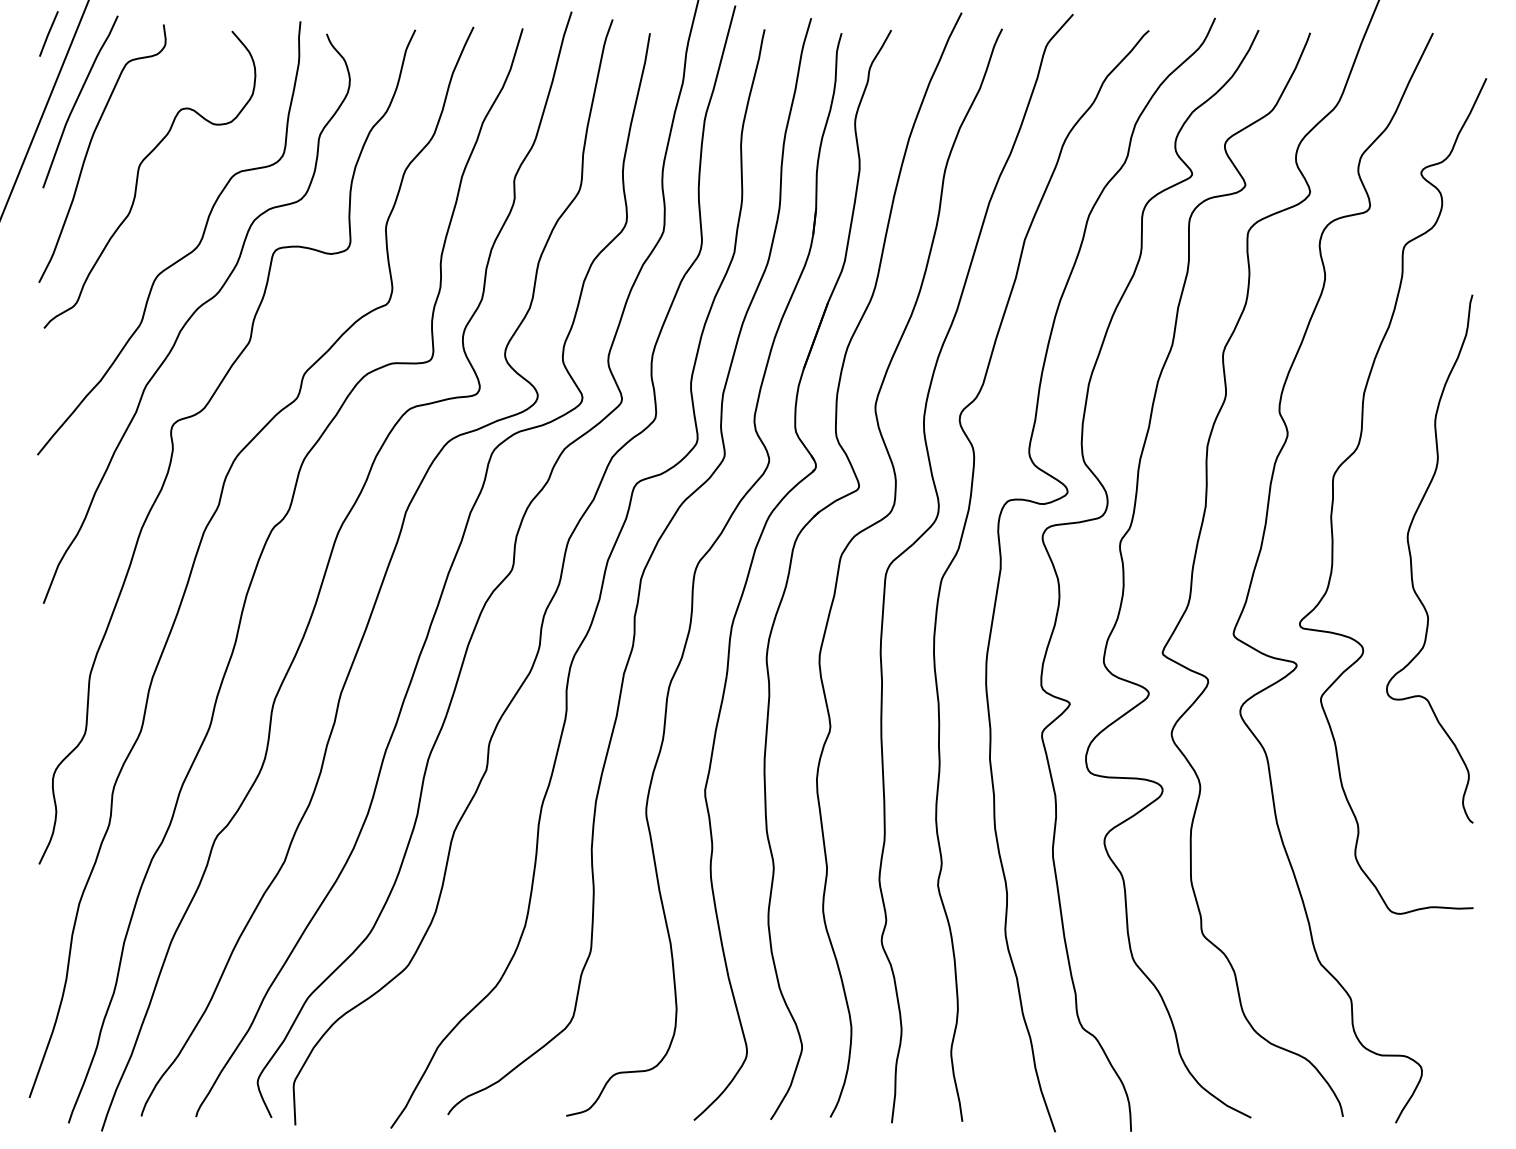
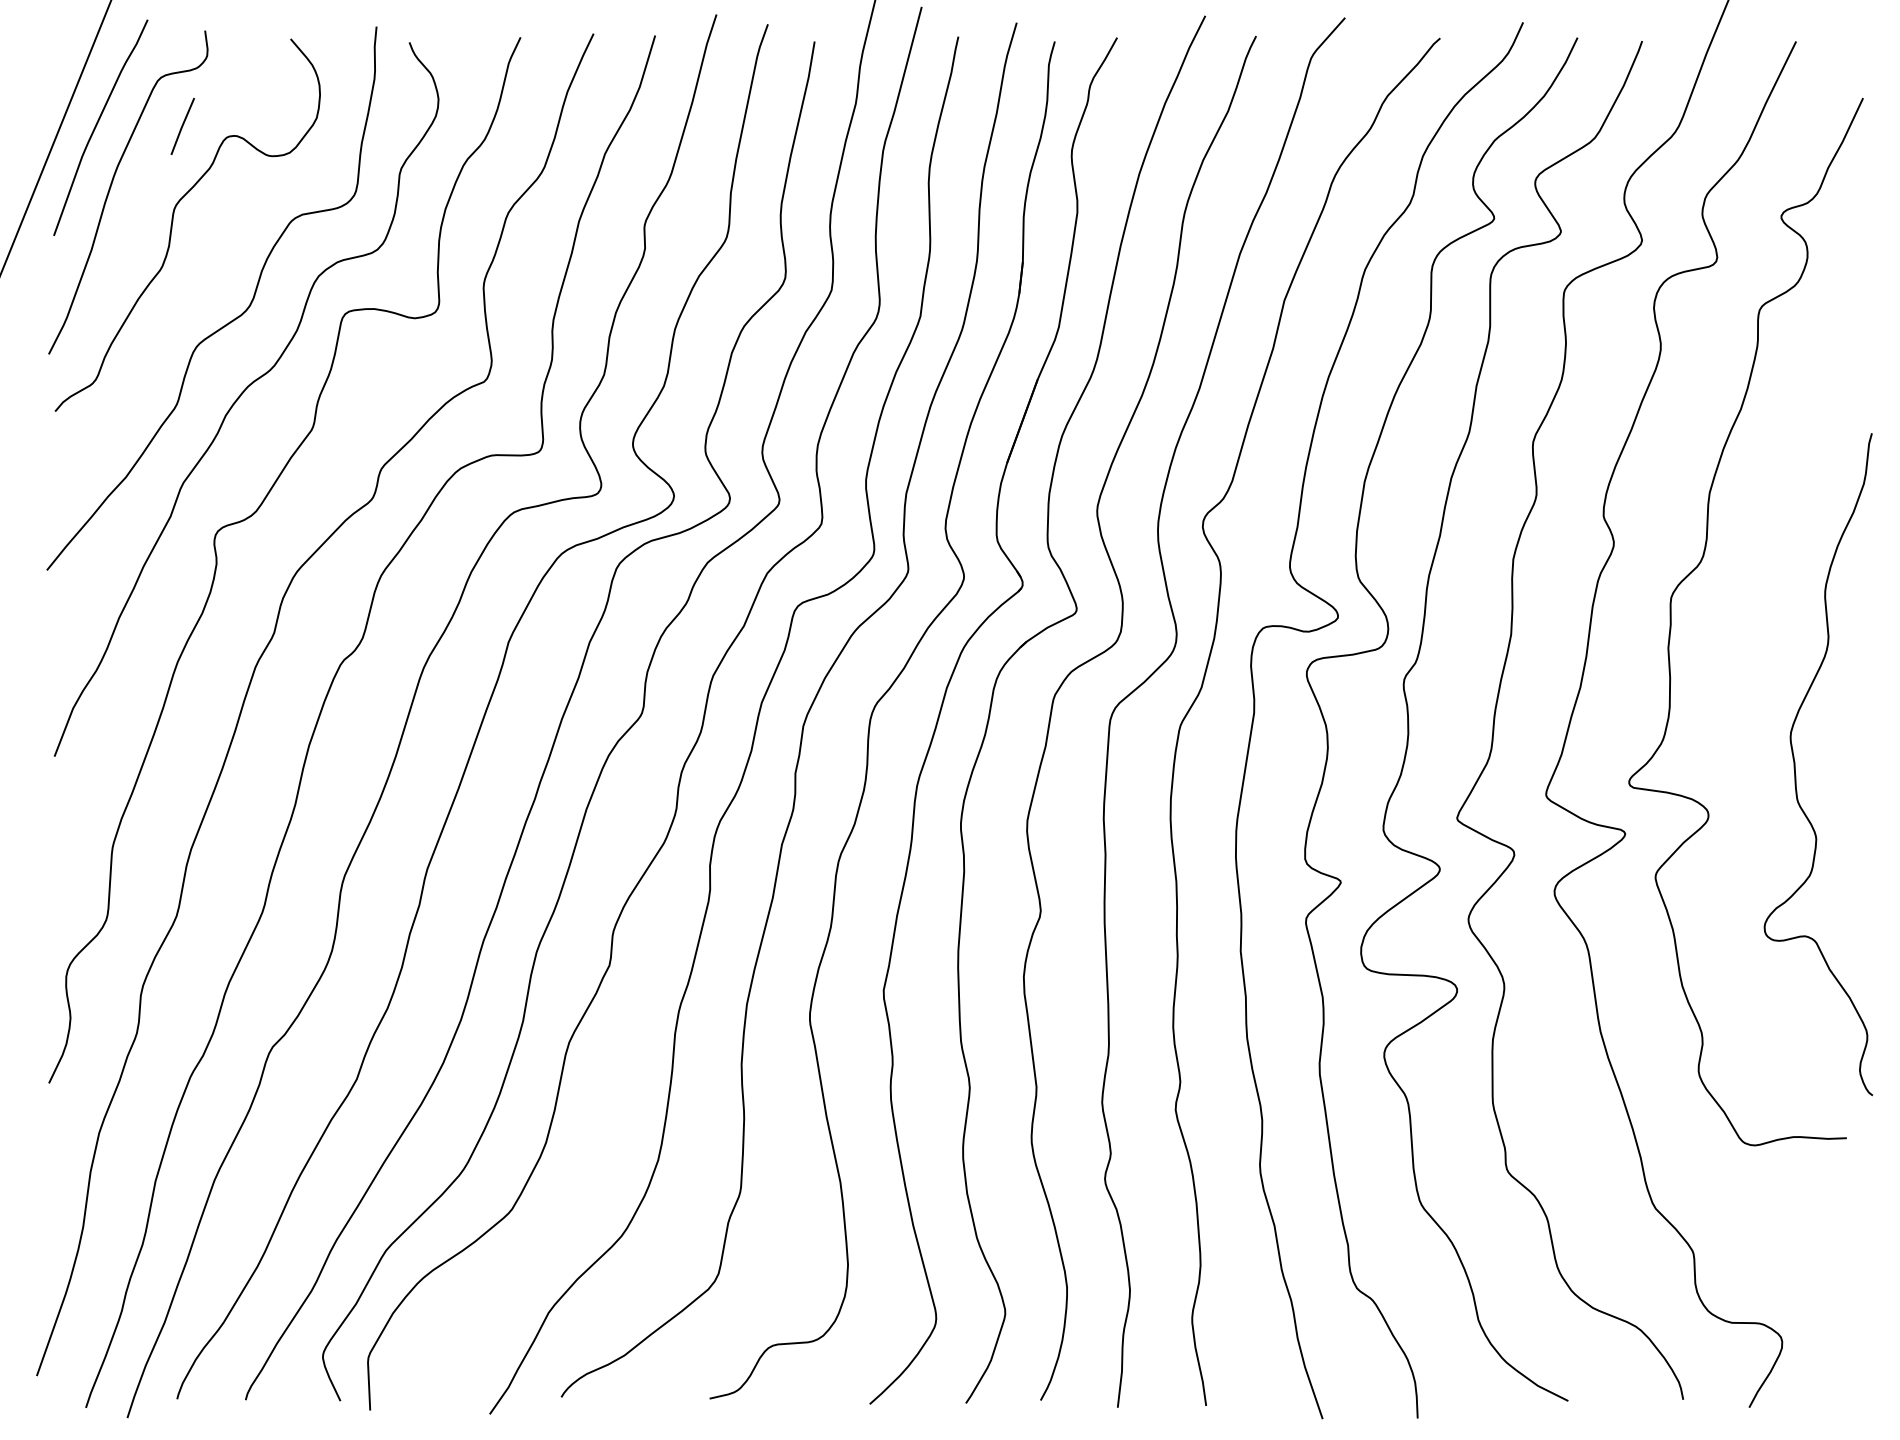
line: (48, 33) -> (182, 125), moved
curve: (1411, 558) -> (1795, 763), moved

